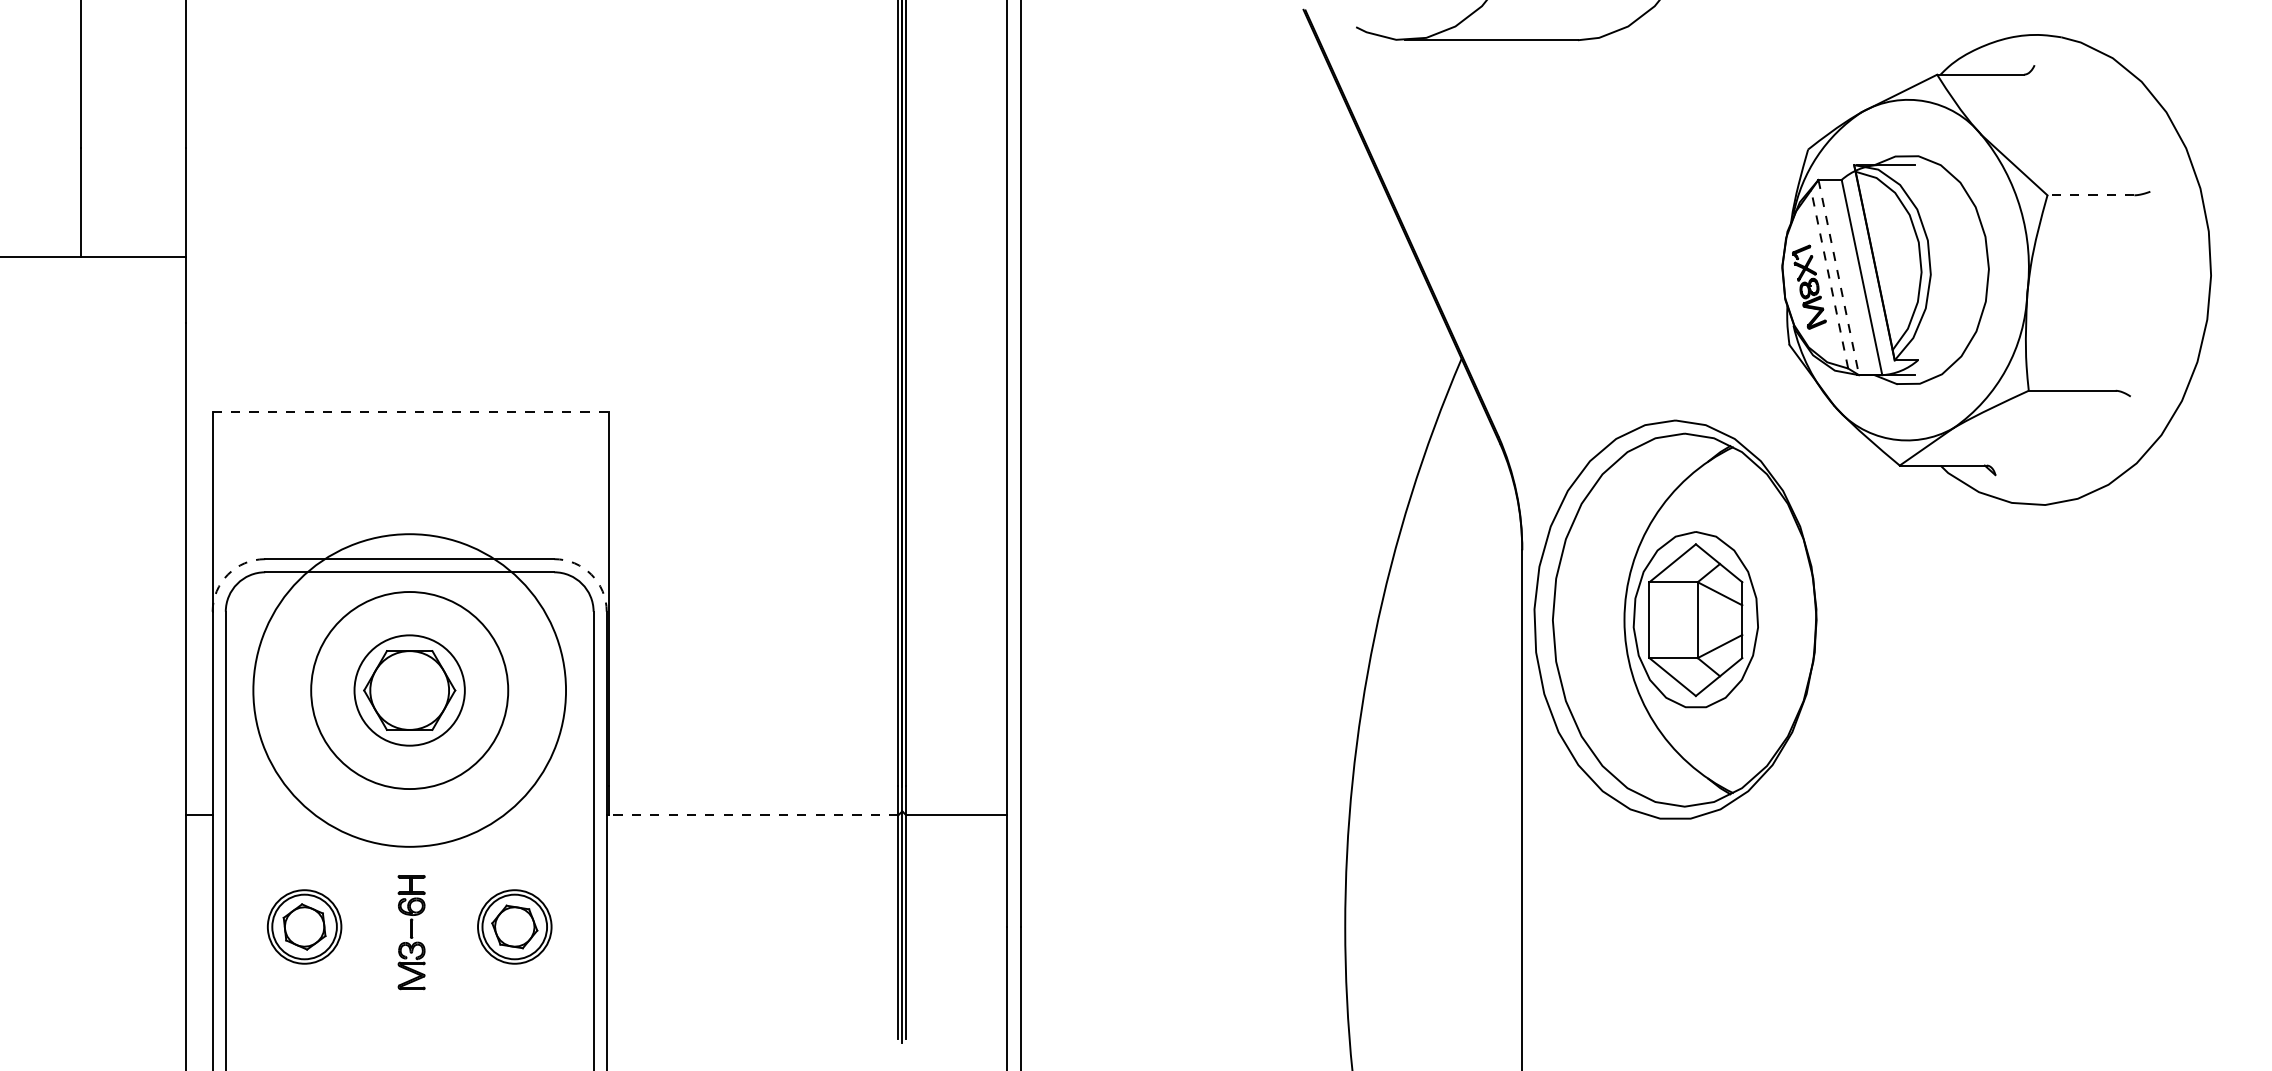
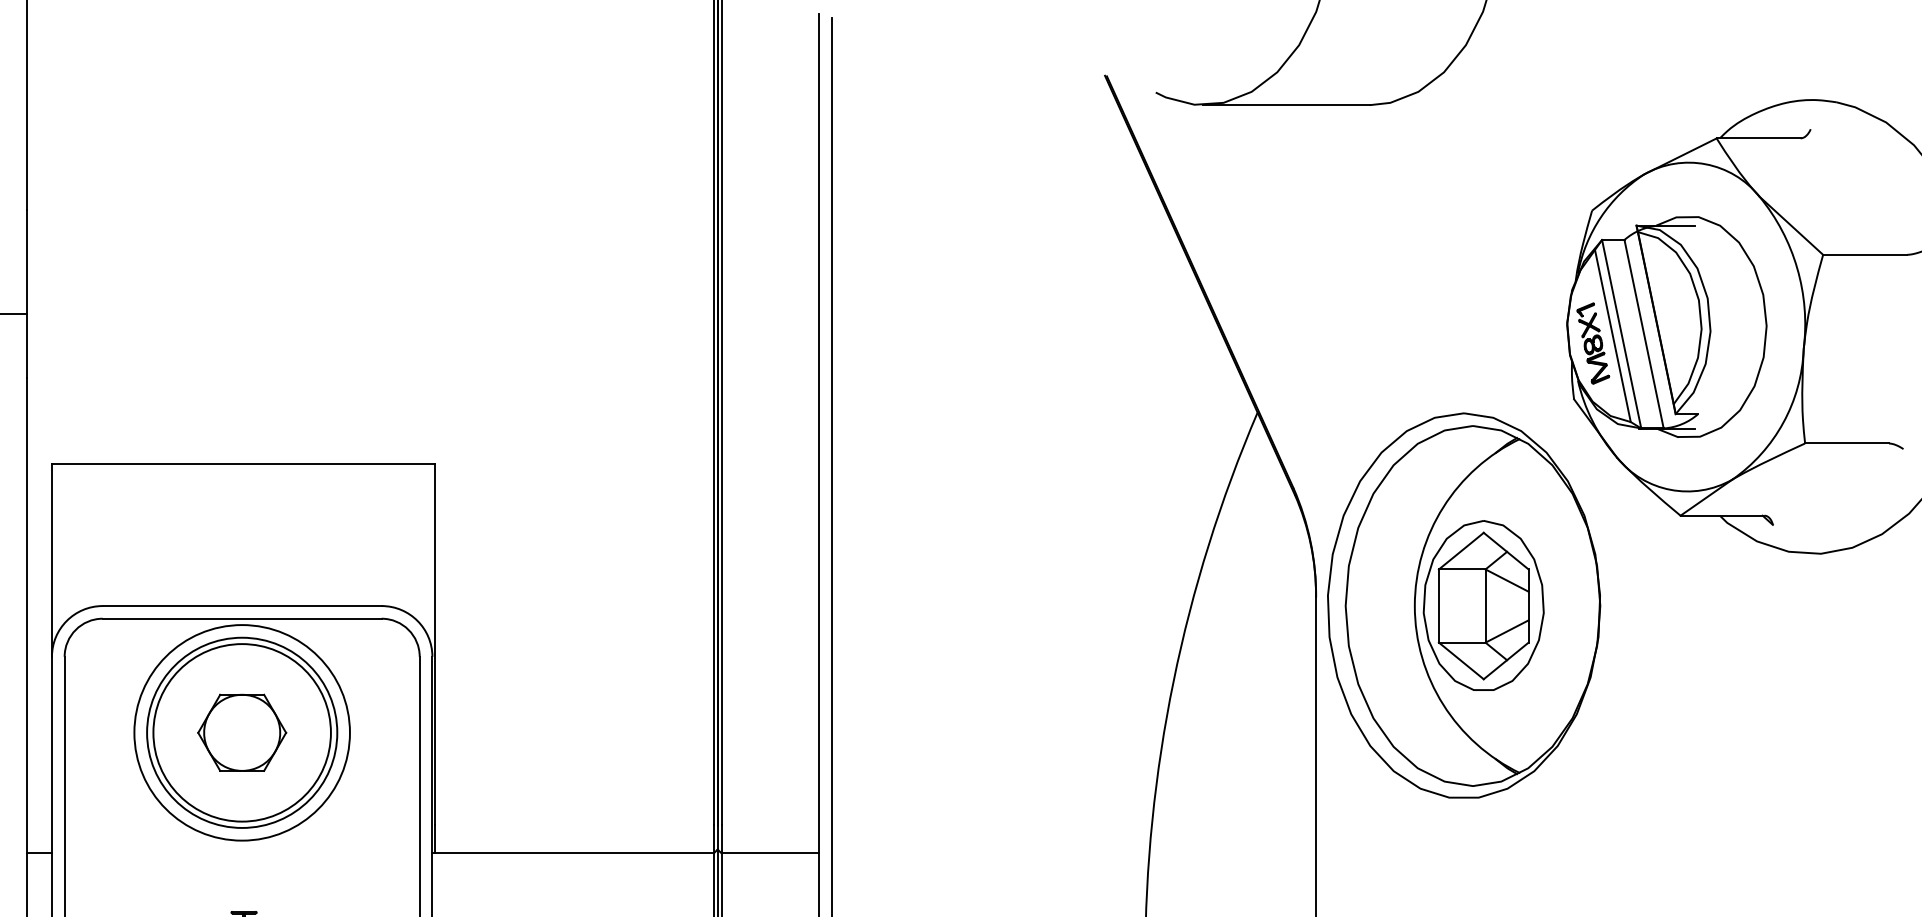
line: (2090, 195) -> (1864, 255), dashed -> solid
line: (1838, 277) -> (1621, 334), dashed -> solid
line: (1829, 278) -> (1612, 335), dashed -> solid
line: (411, 412) -> (243, 464), dashed -> solid
arc: (228, 574) -> (67, 620), dashed -> solid
arc: (591, 574) -> (417, 620), dashed -> solid
part: (1675, 619) -> (1464, 605), moved
circle: (409, 690) -> (241, 732), size x0.71
circle: (409, 690) -> (241, 732), size x1.67
line: (753, 815) -> (574, 853), dashed -> solid

